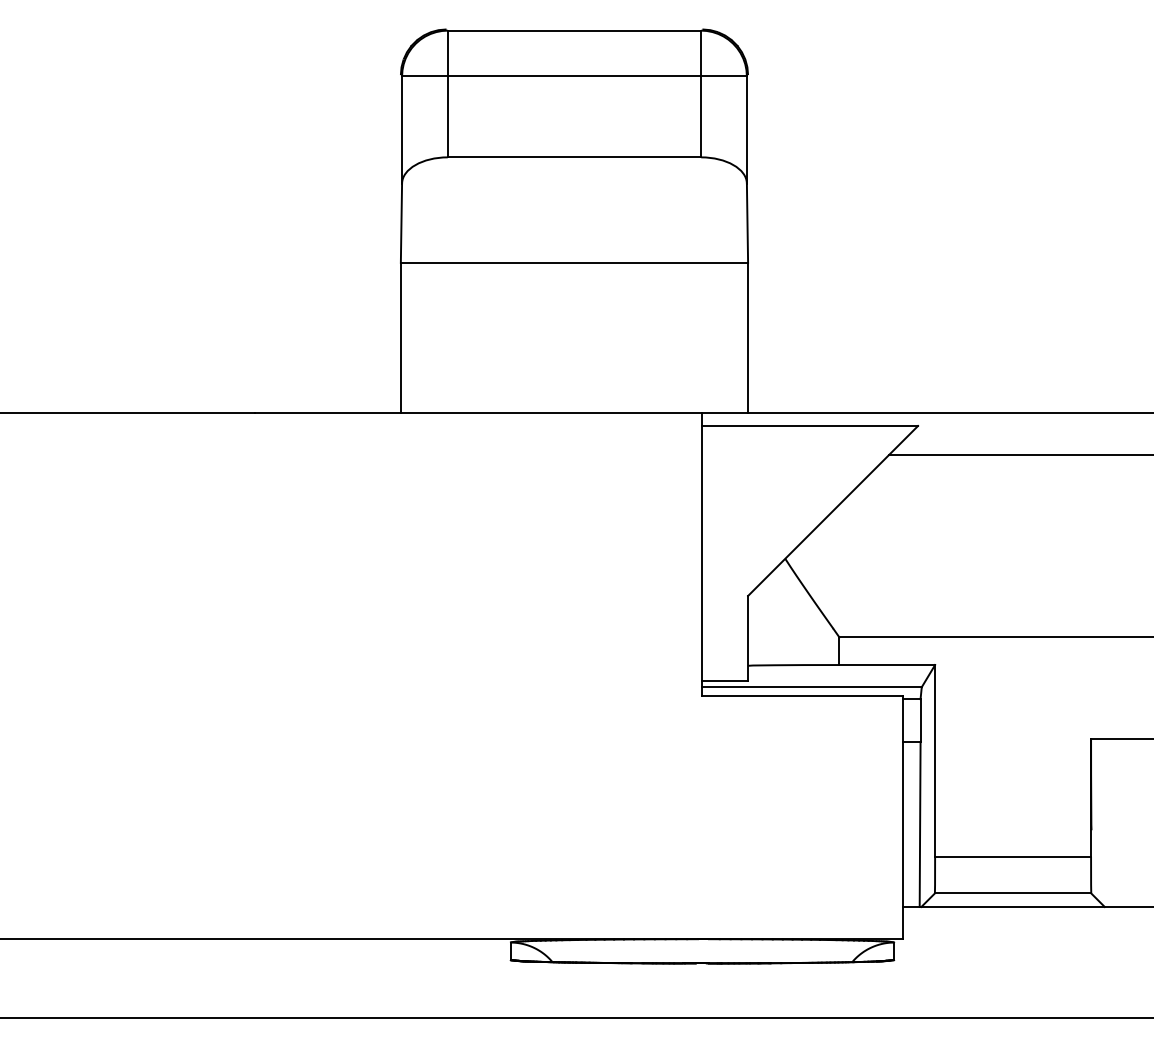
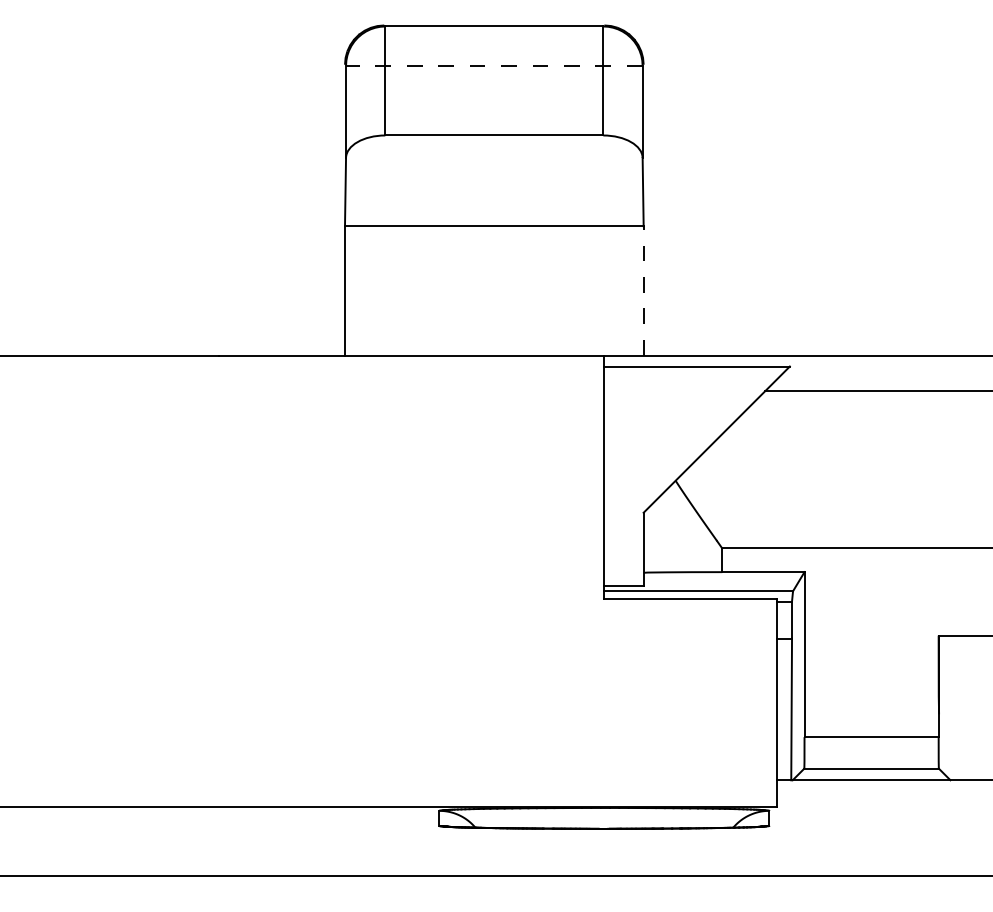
line: (573, 76) -> (493, 65), solid -> dashed
line: (747, 337) -> (643, 290), solid -> dashed

